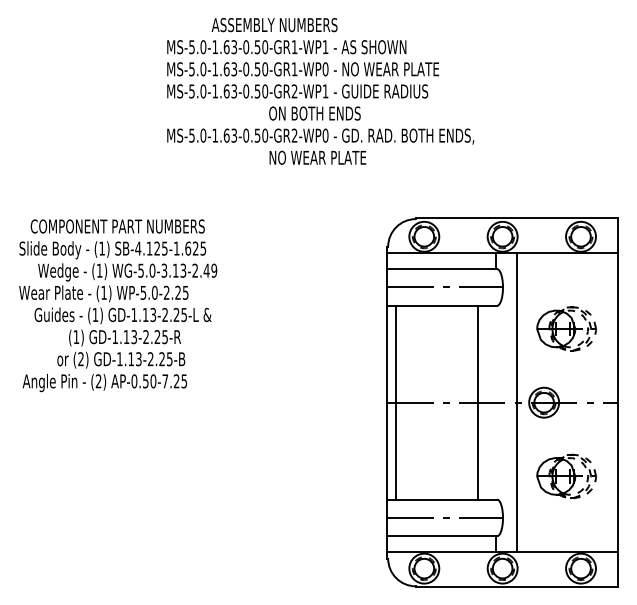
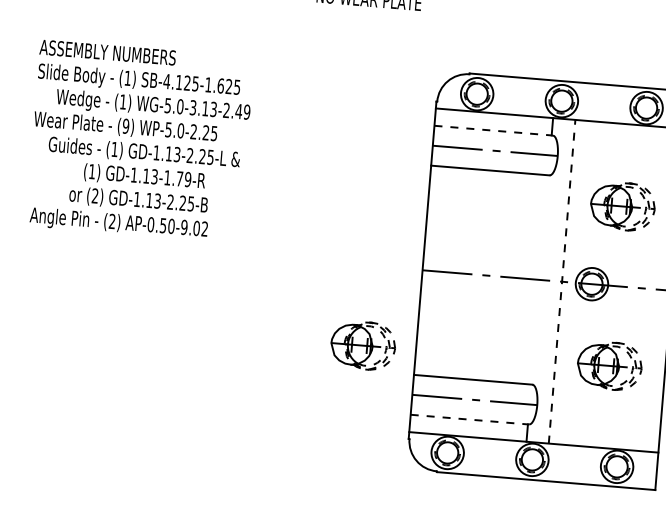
text: (111, 226) -> (139, 55), COMPONENT PART NUMBERS -> ASSEMBLY NUMBERS
line: (442, 269) -> (493, 131), solid -> dashed
text: (103, 292) -> (125, 125), (1) -> (9)
text: (155, 336) -> (177, 178), GD-1.13-2.25-R -> GD-1.13-1.79-R
text: (174, 381) -> (194, 228), AP-0.50-7.25 -> AP-0.50-9.02
line: (395, 402) -> (431, 270), removed
line: (477, 402) -> (519, 278), removed
line: (516, 402) -> (562, 281), solid -> dashed
part: (338, 475) -> (363, 344), added
line: (442, 536) -> (470, 419), solid -> dashed

